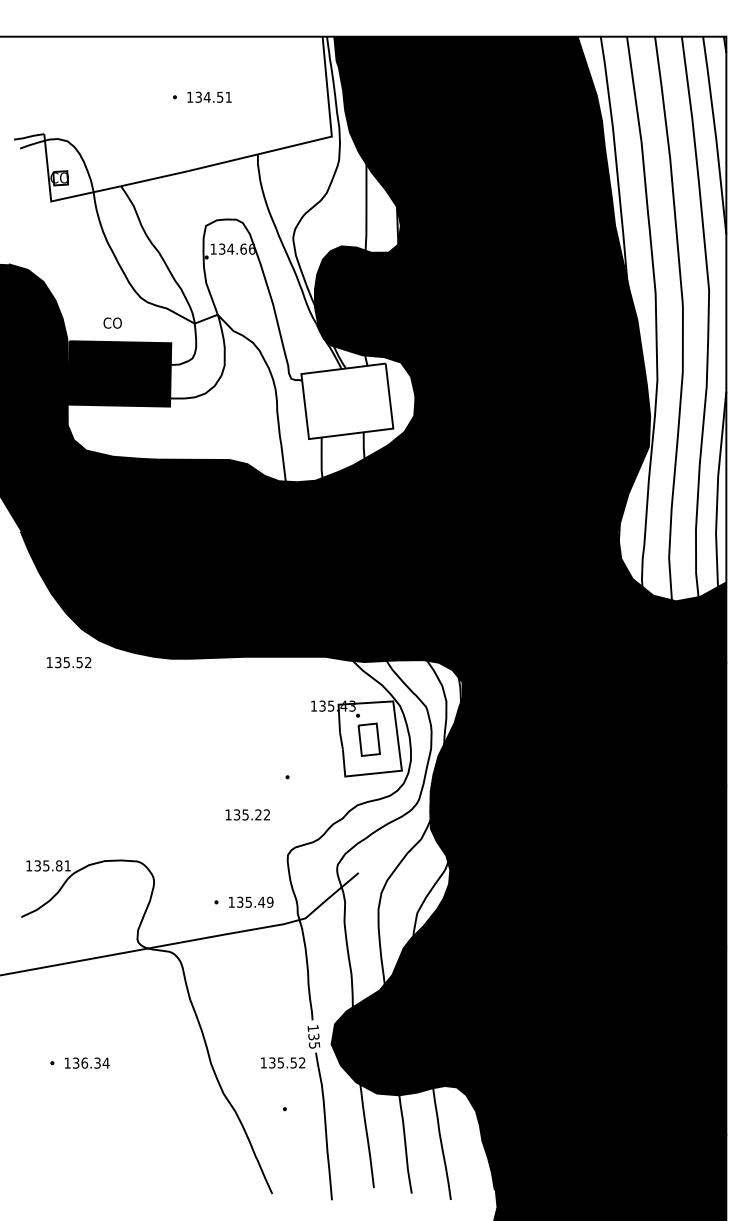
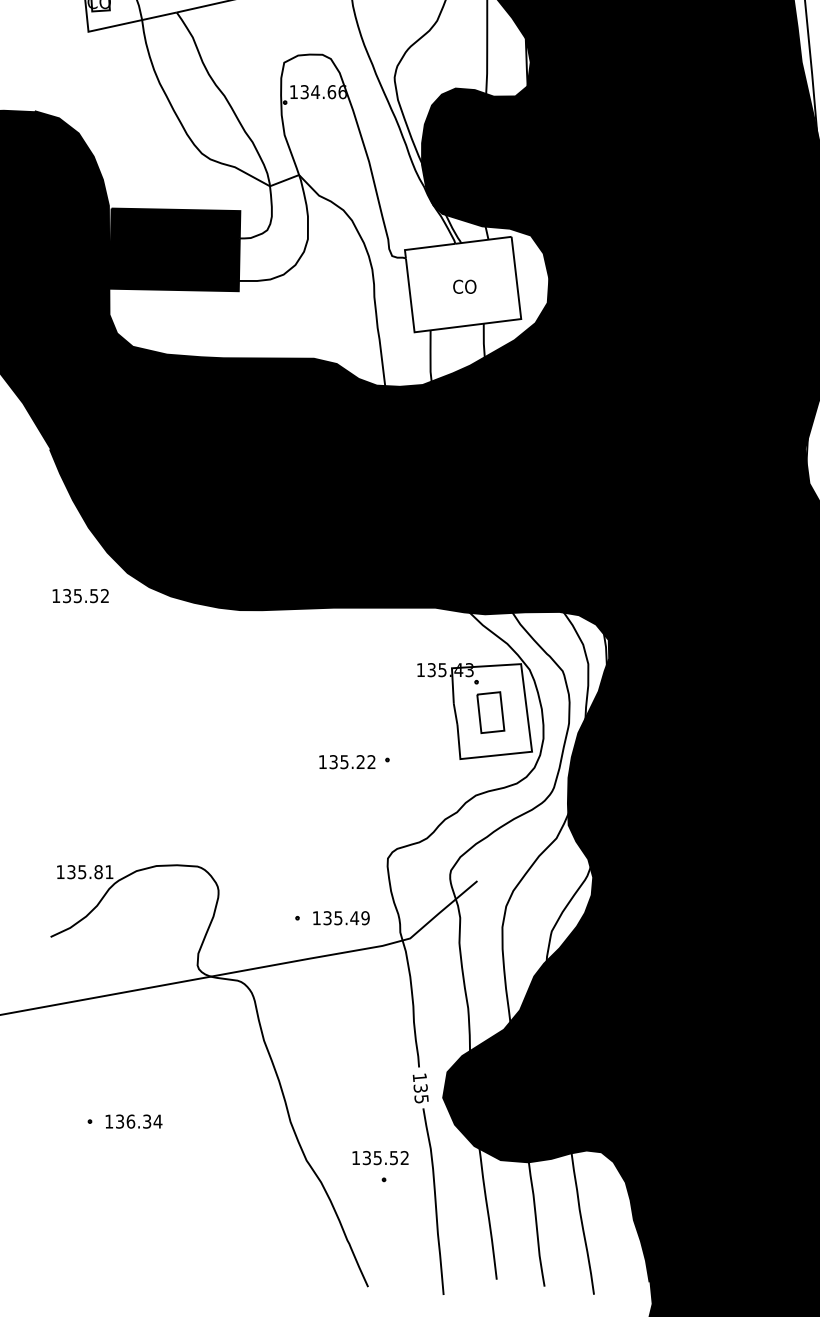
text: (112, 322) -> (464, 286), moved
text: (69, 662) -> (81, 595), moved
text: (247, 814) -> (346, 761), moved
text: (283, 1062) -> (381, 1157), moved

